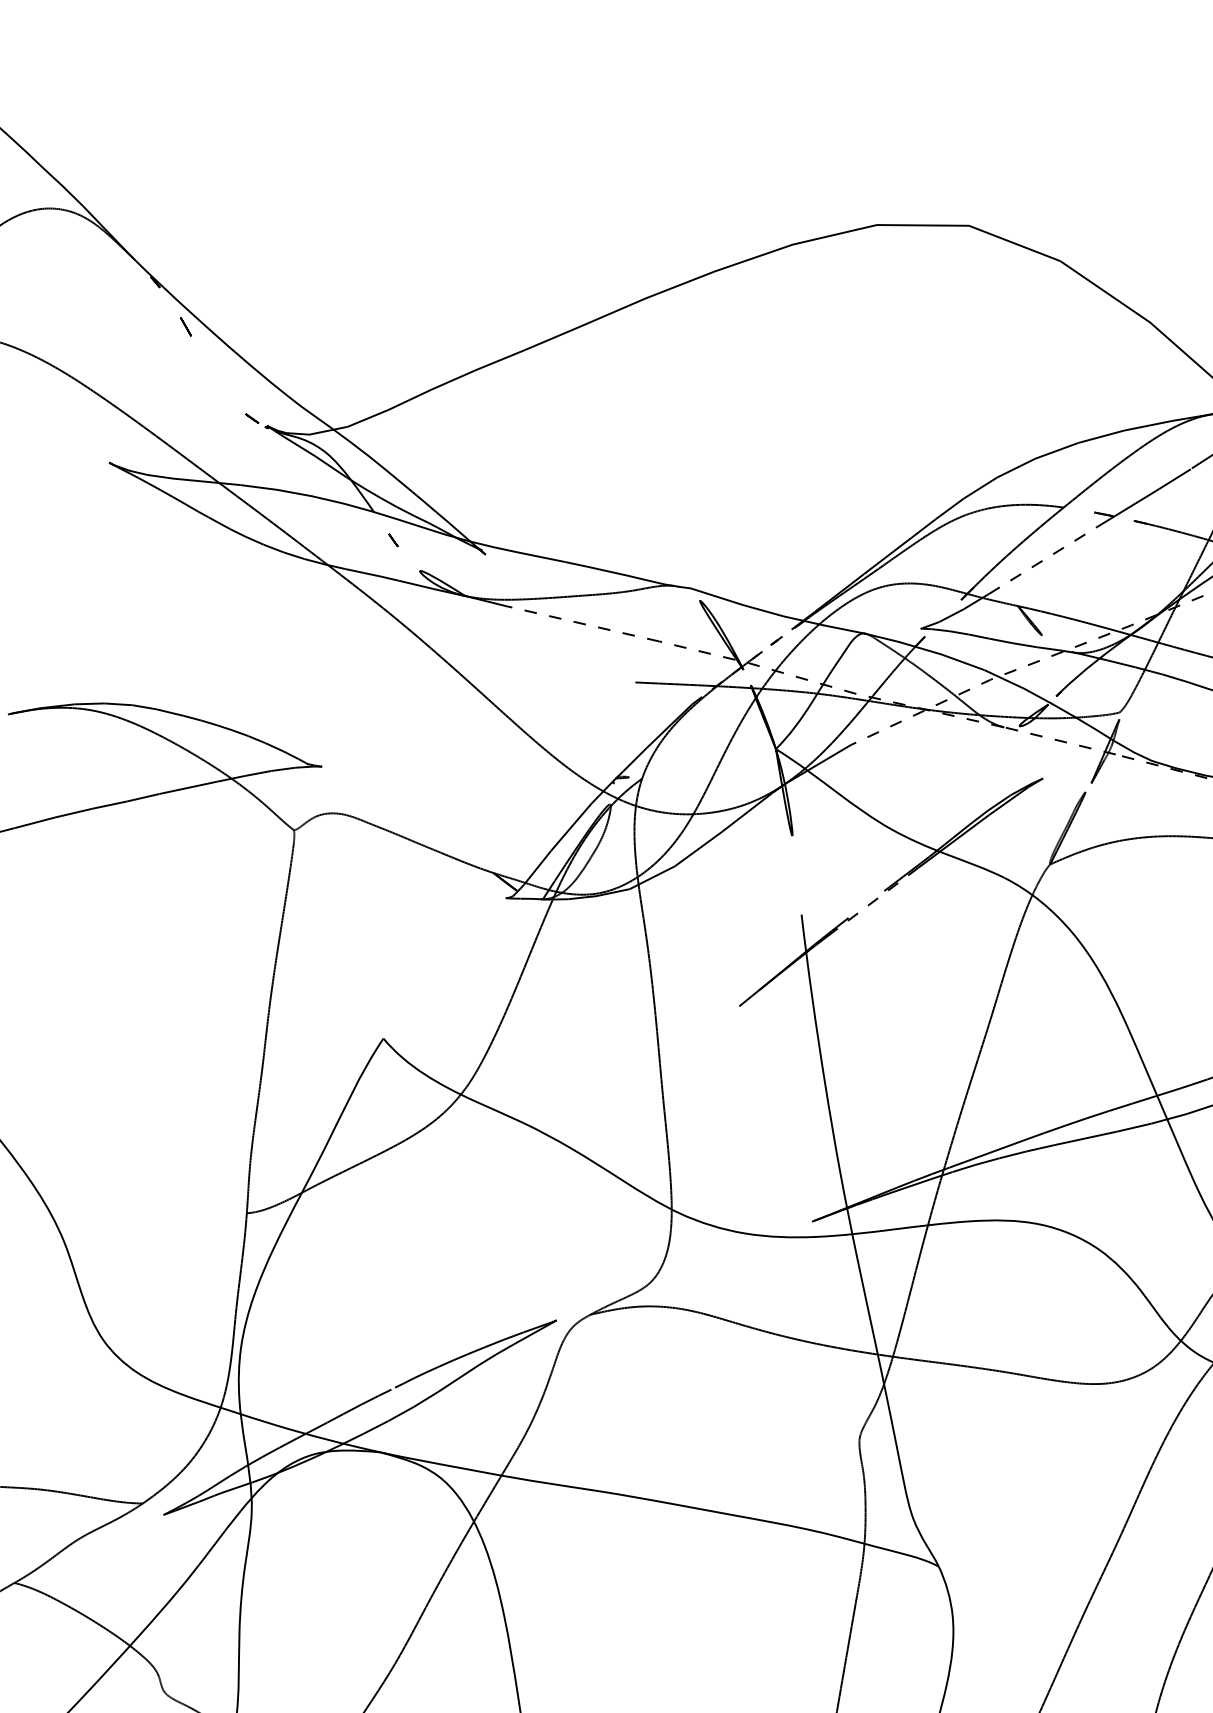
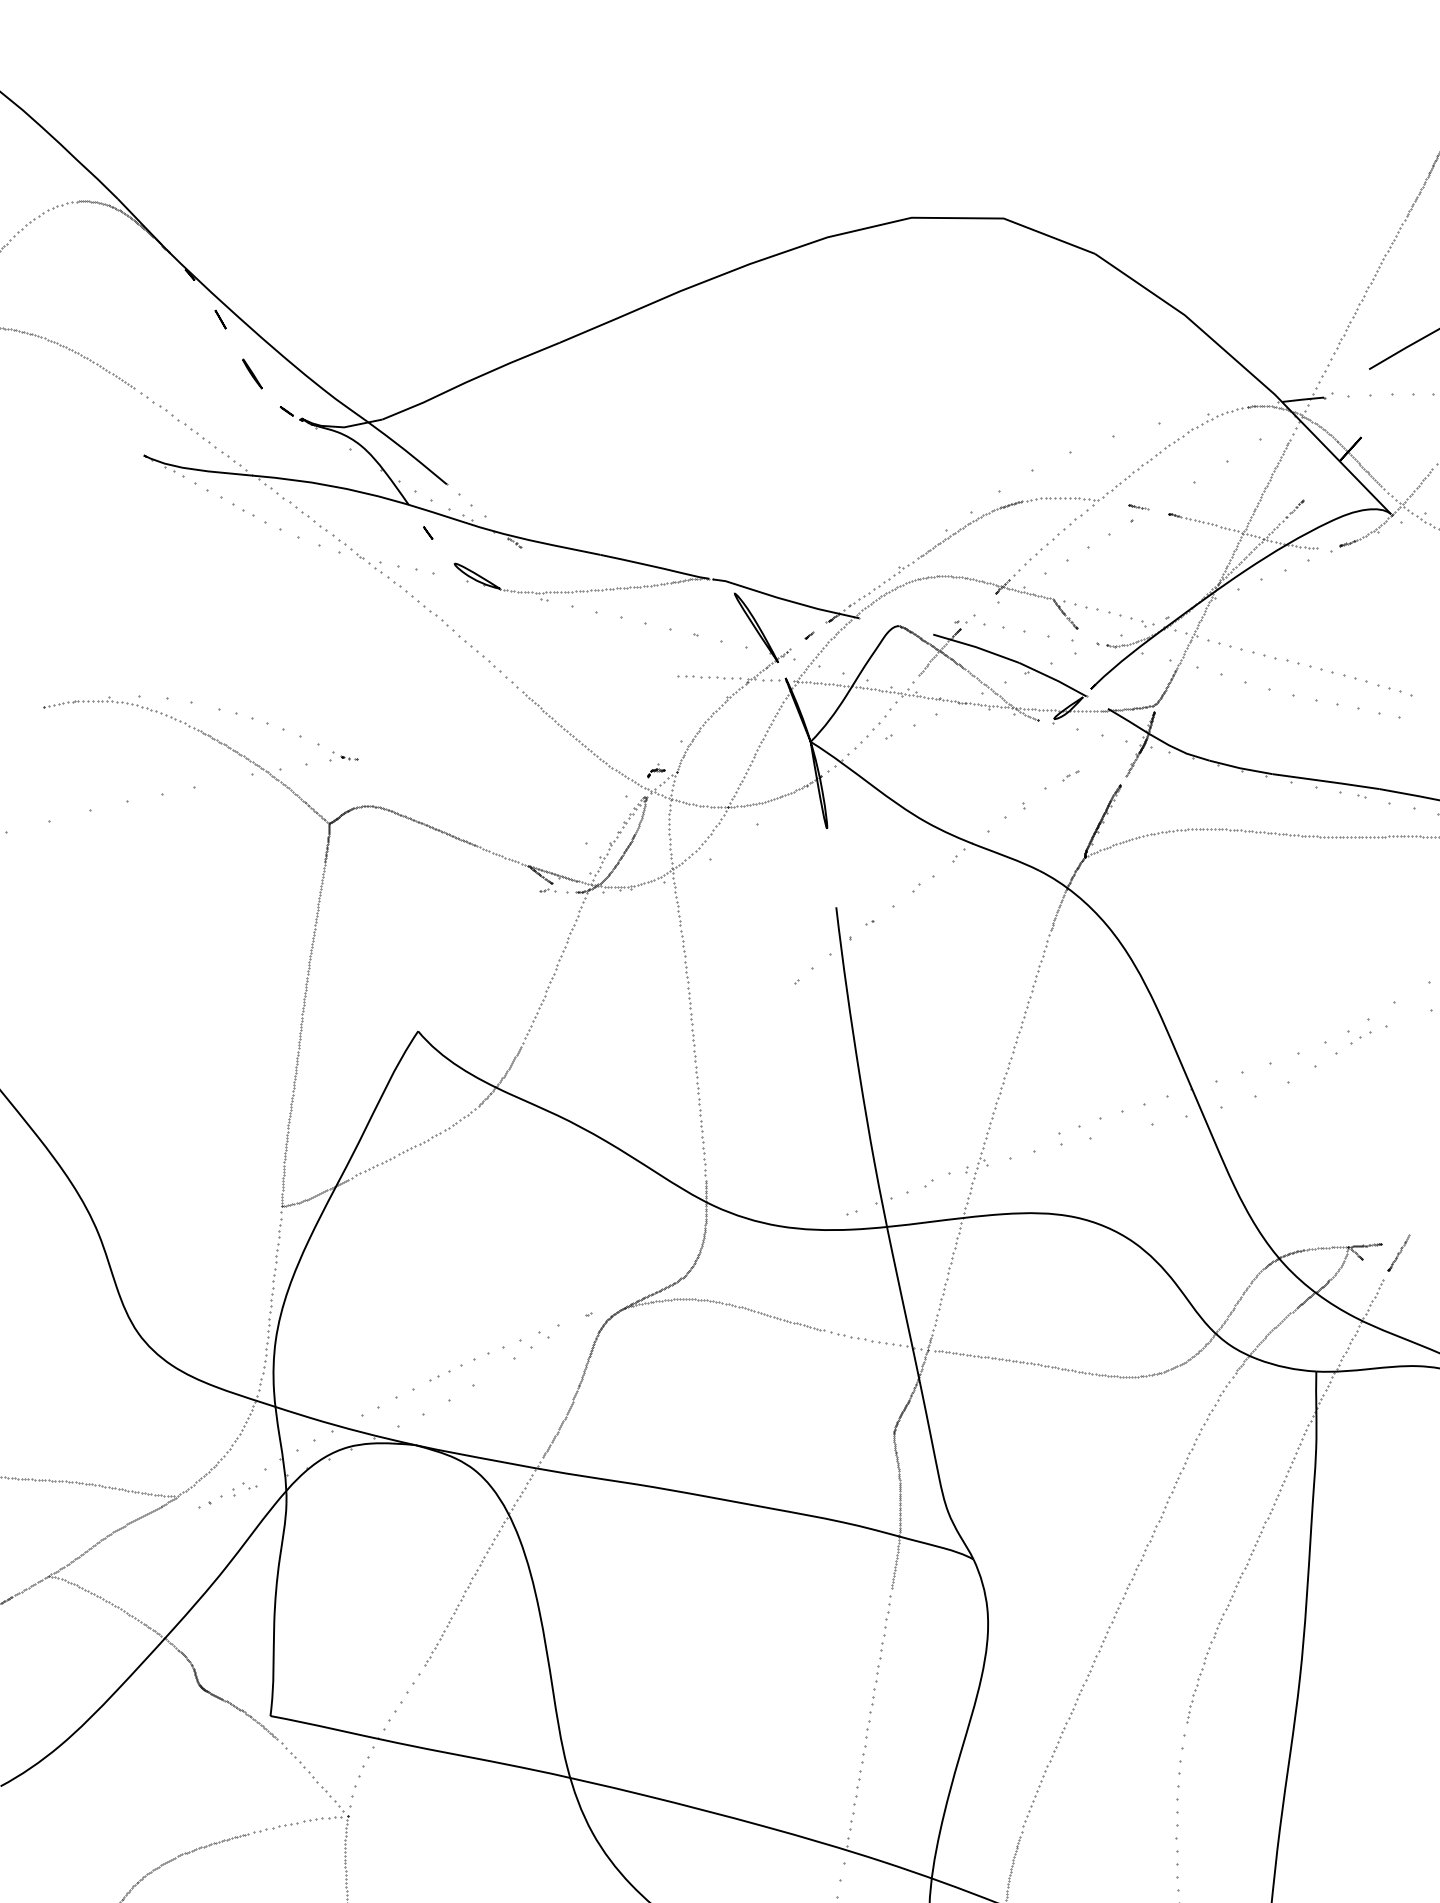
line: (217, 380) -> (252, 373), added

